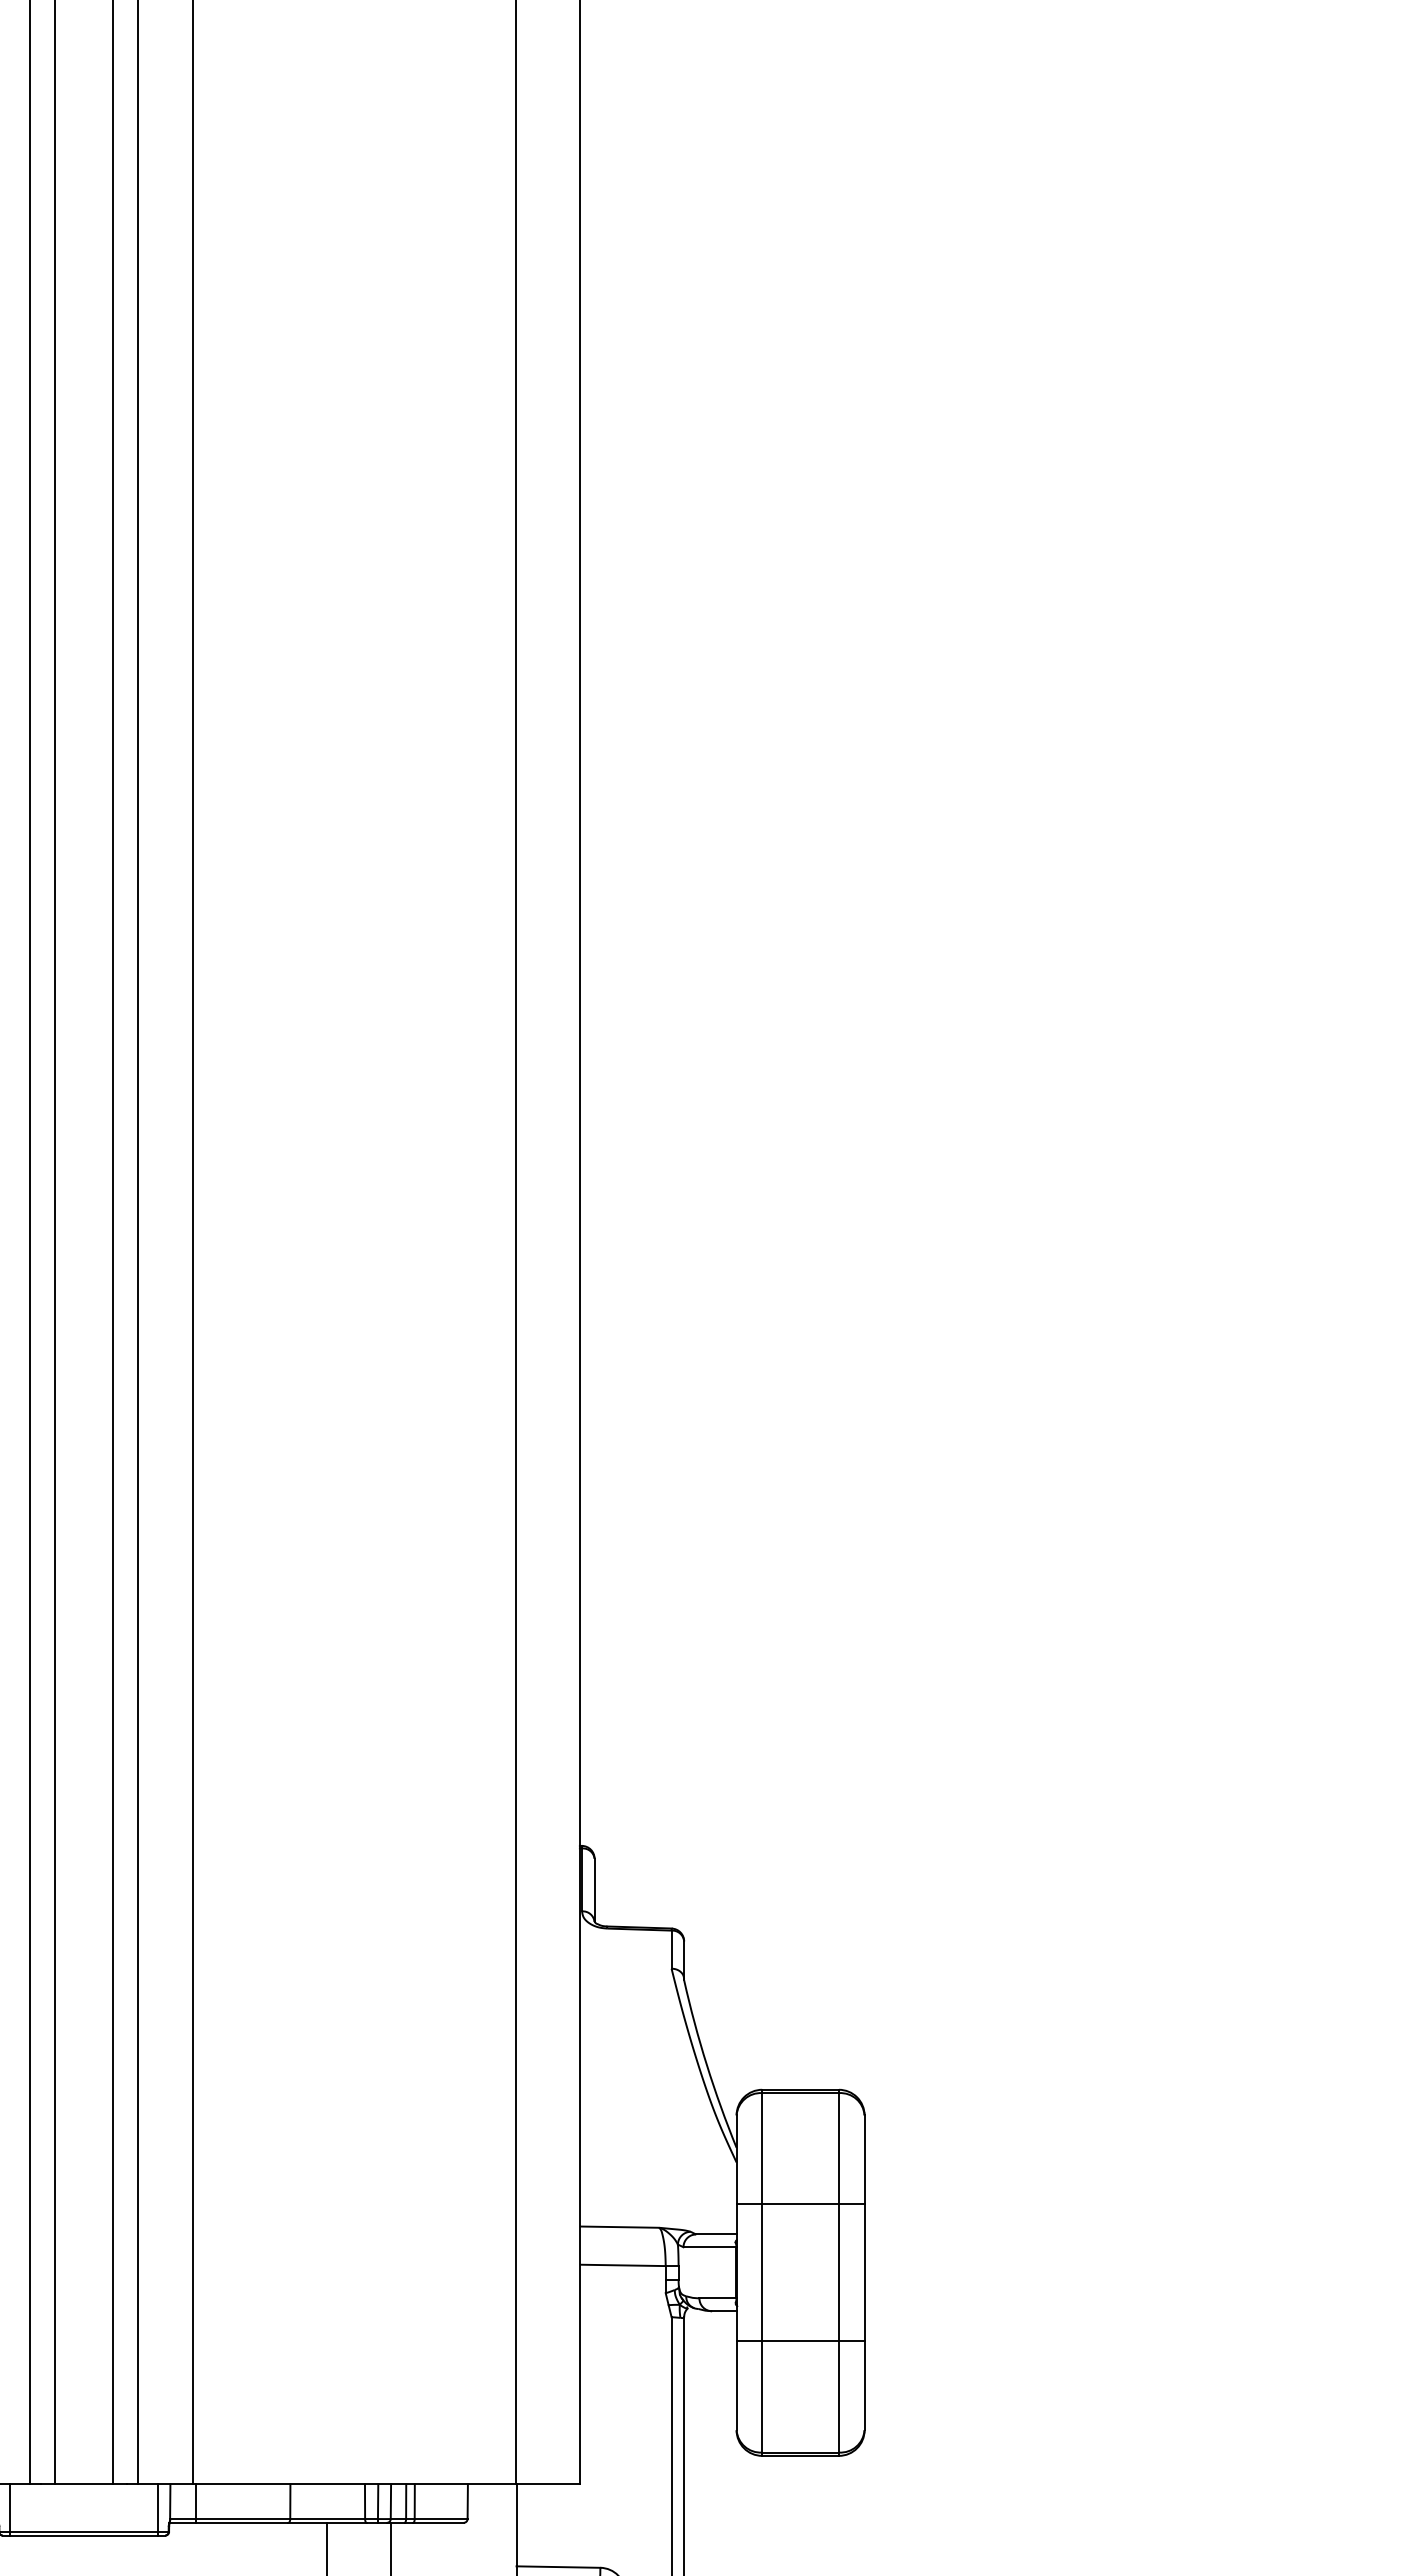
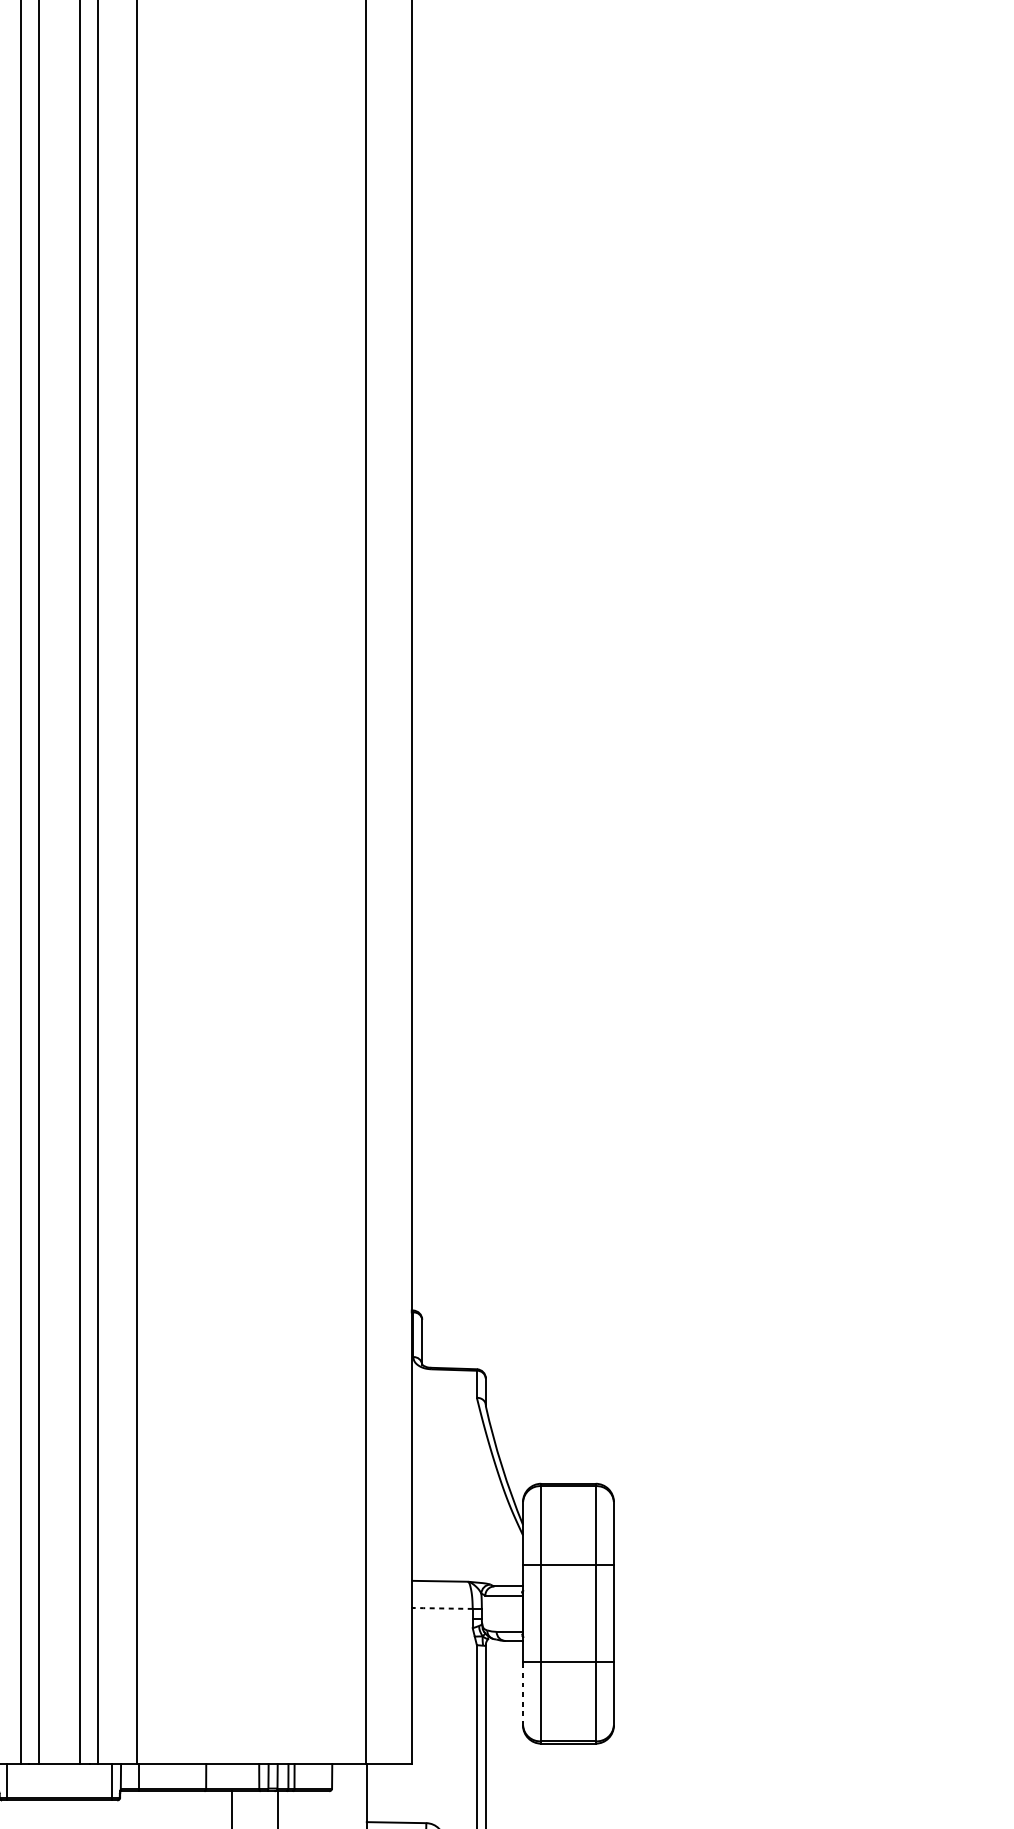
line: (622, 2265) -> (442, 1608), solid -> dashed
line: (736, 2385) -> (522, 1693), solid -> dashed

